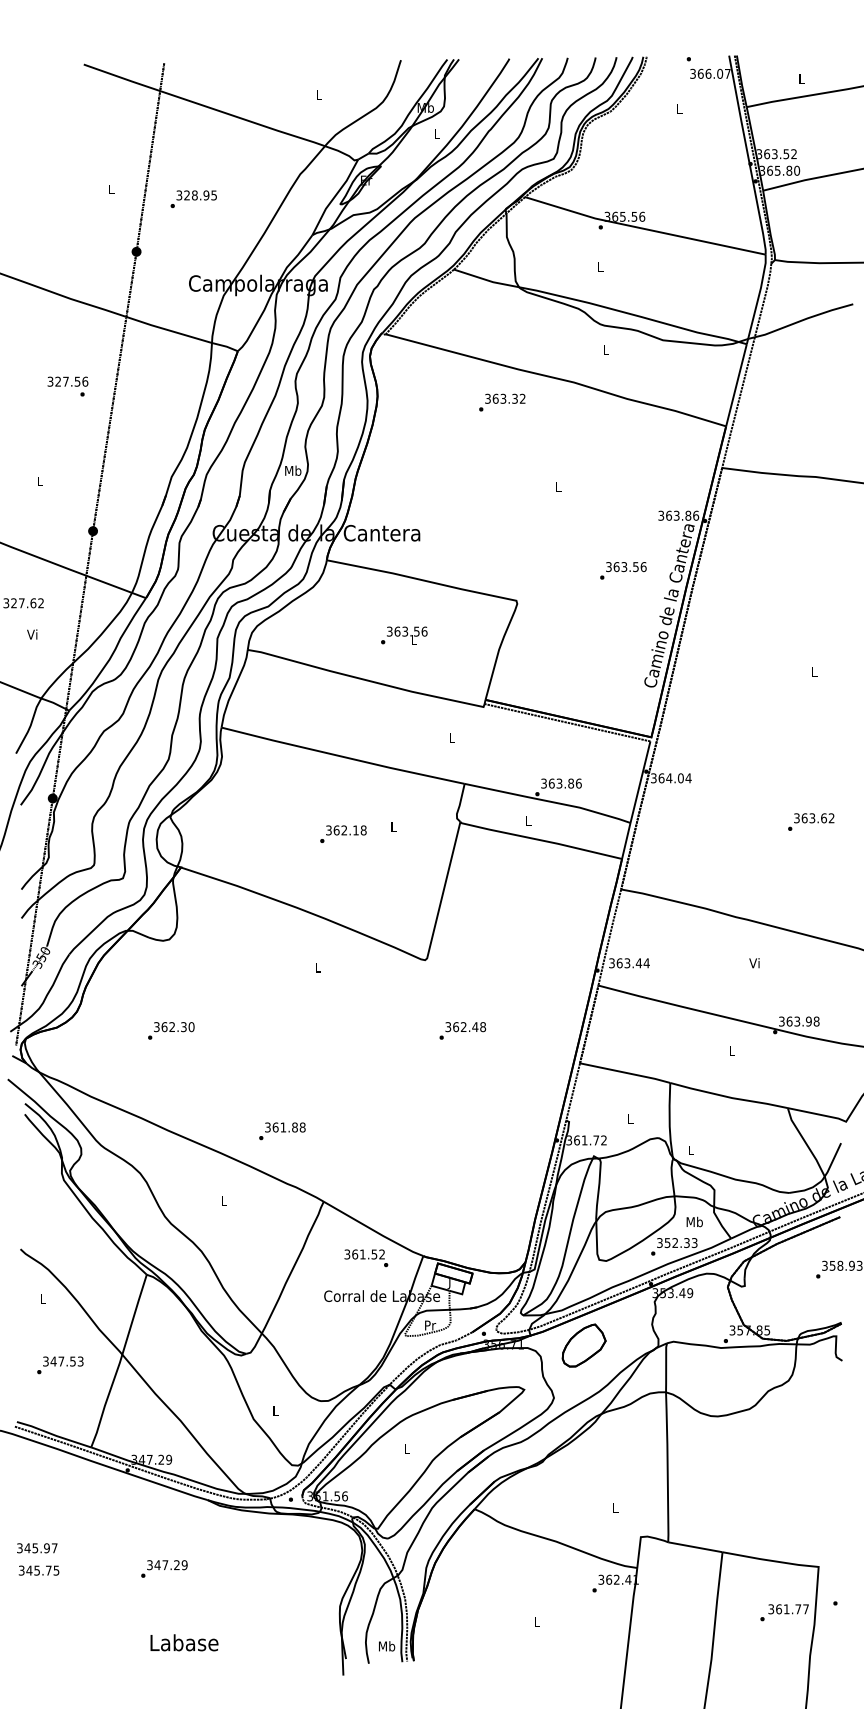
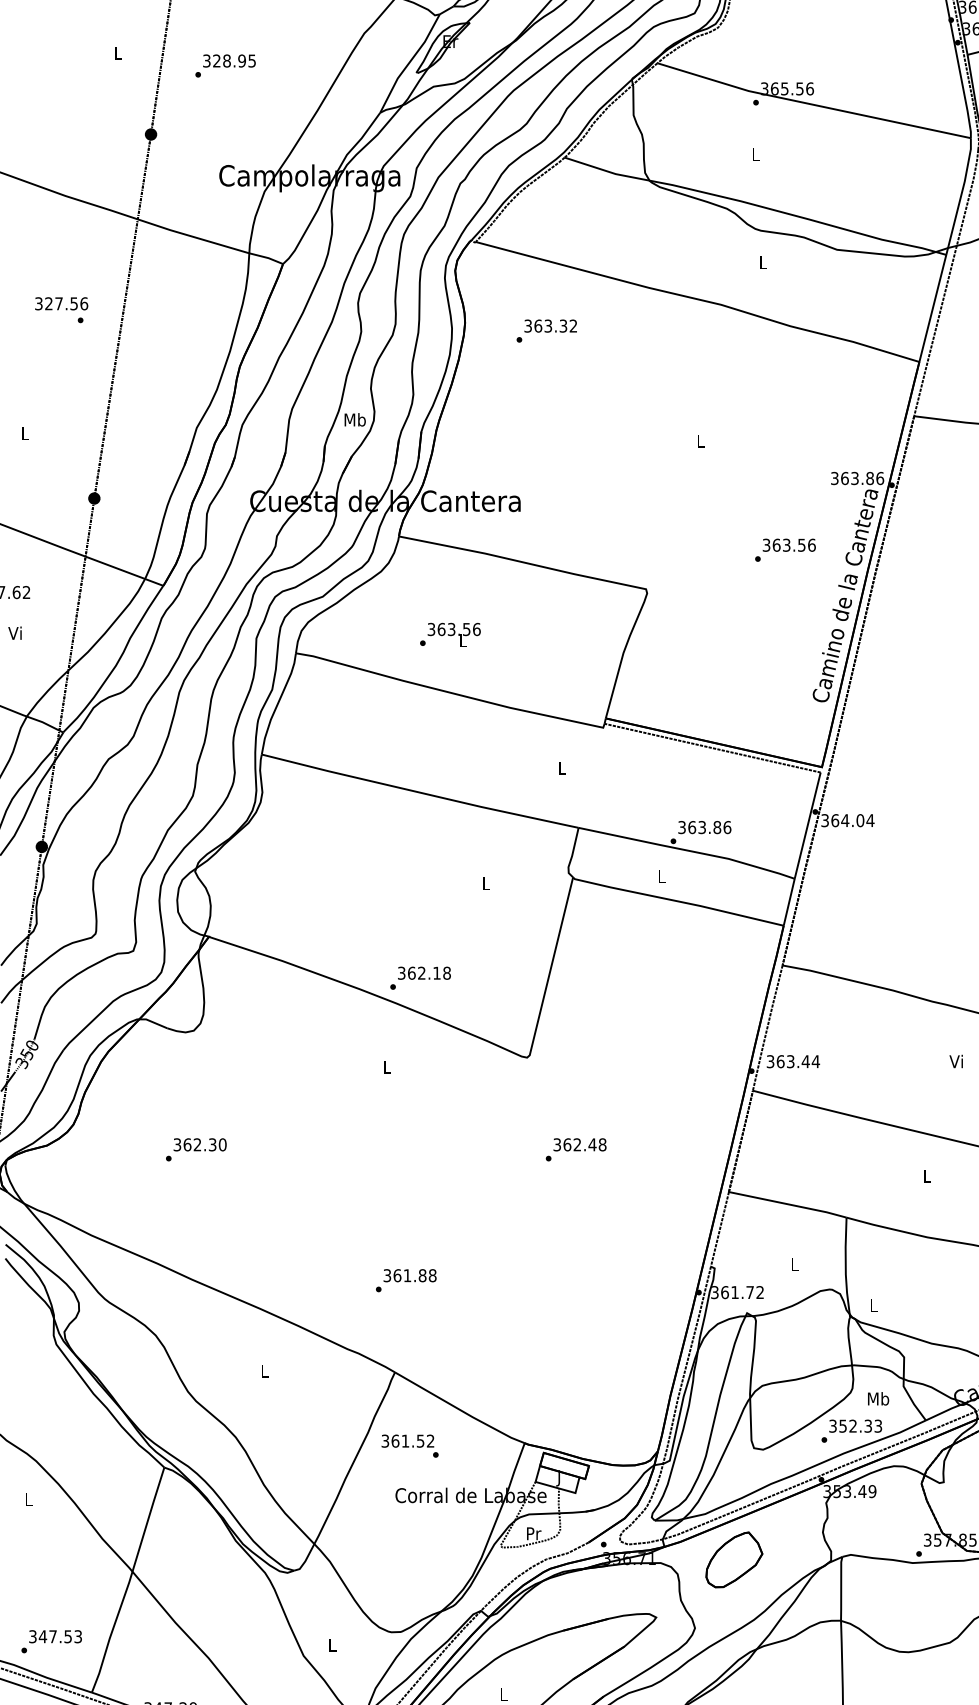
text: (502, 402) -> (547, 330), moved
text: (404, 635) -> (450, 634), moved
text: (343, 833) -> (420, 977), moved
text: (282, 1131) -> (406, 1280), moved
text: (366, 1258) -> (410, 1446), moved
text: (60, 1365) -> (51, 1641), moved

